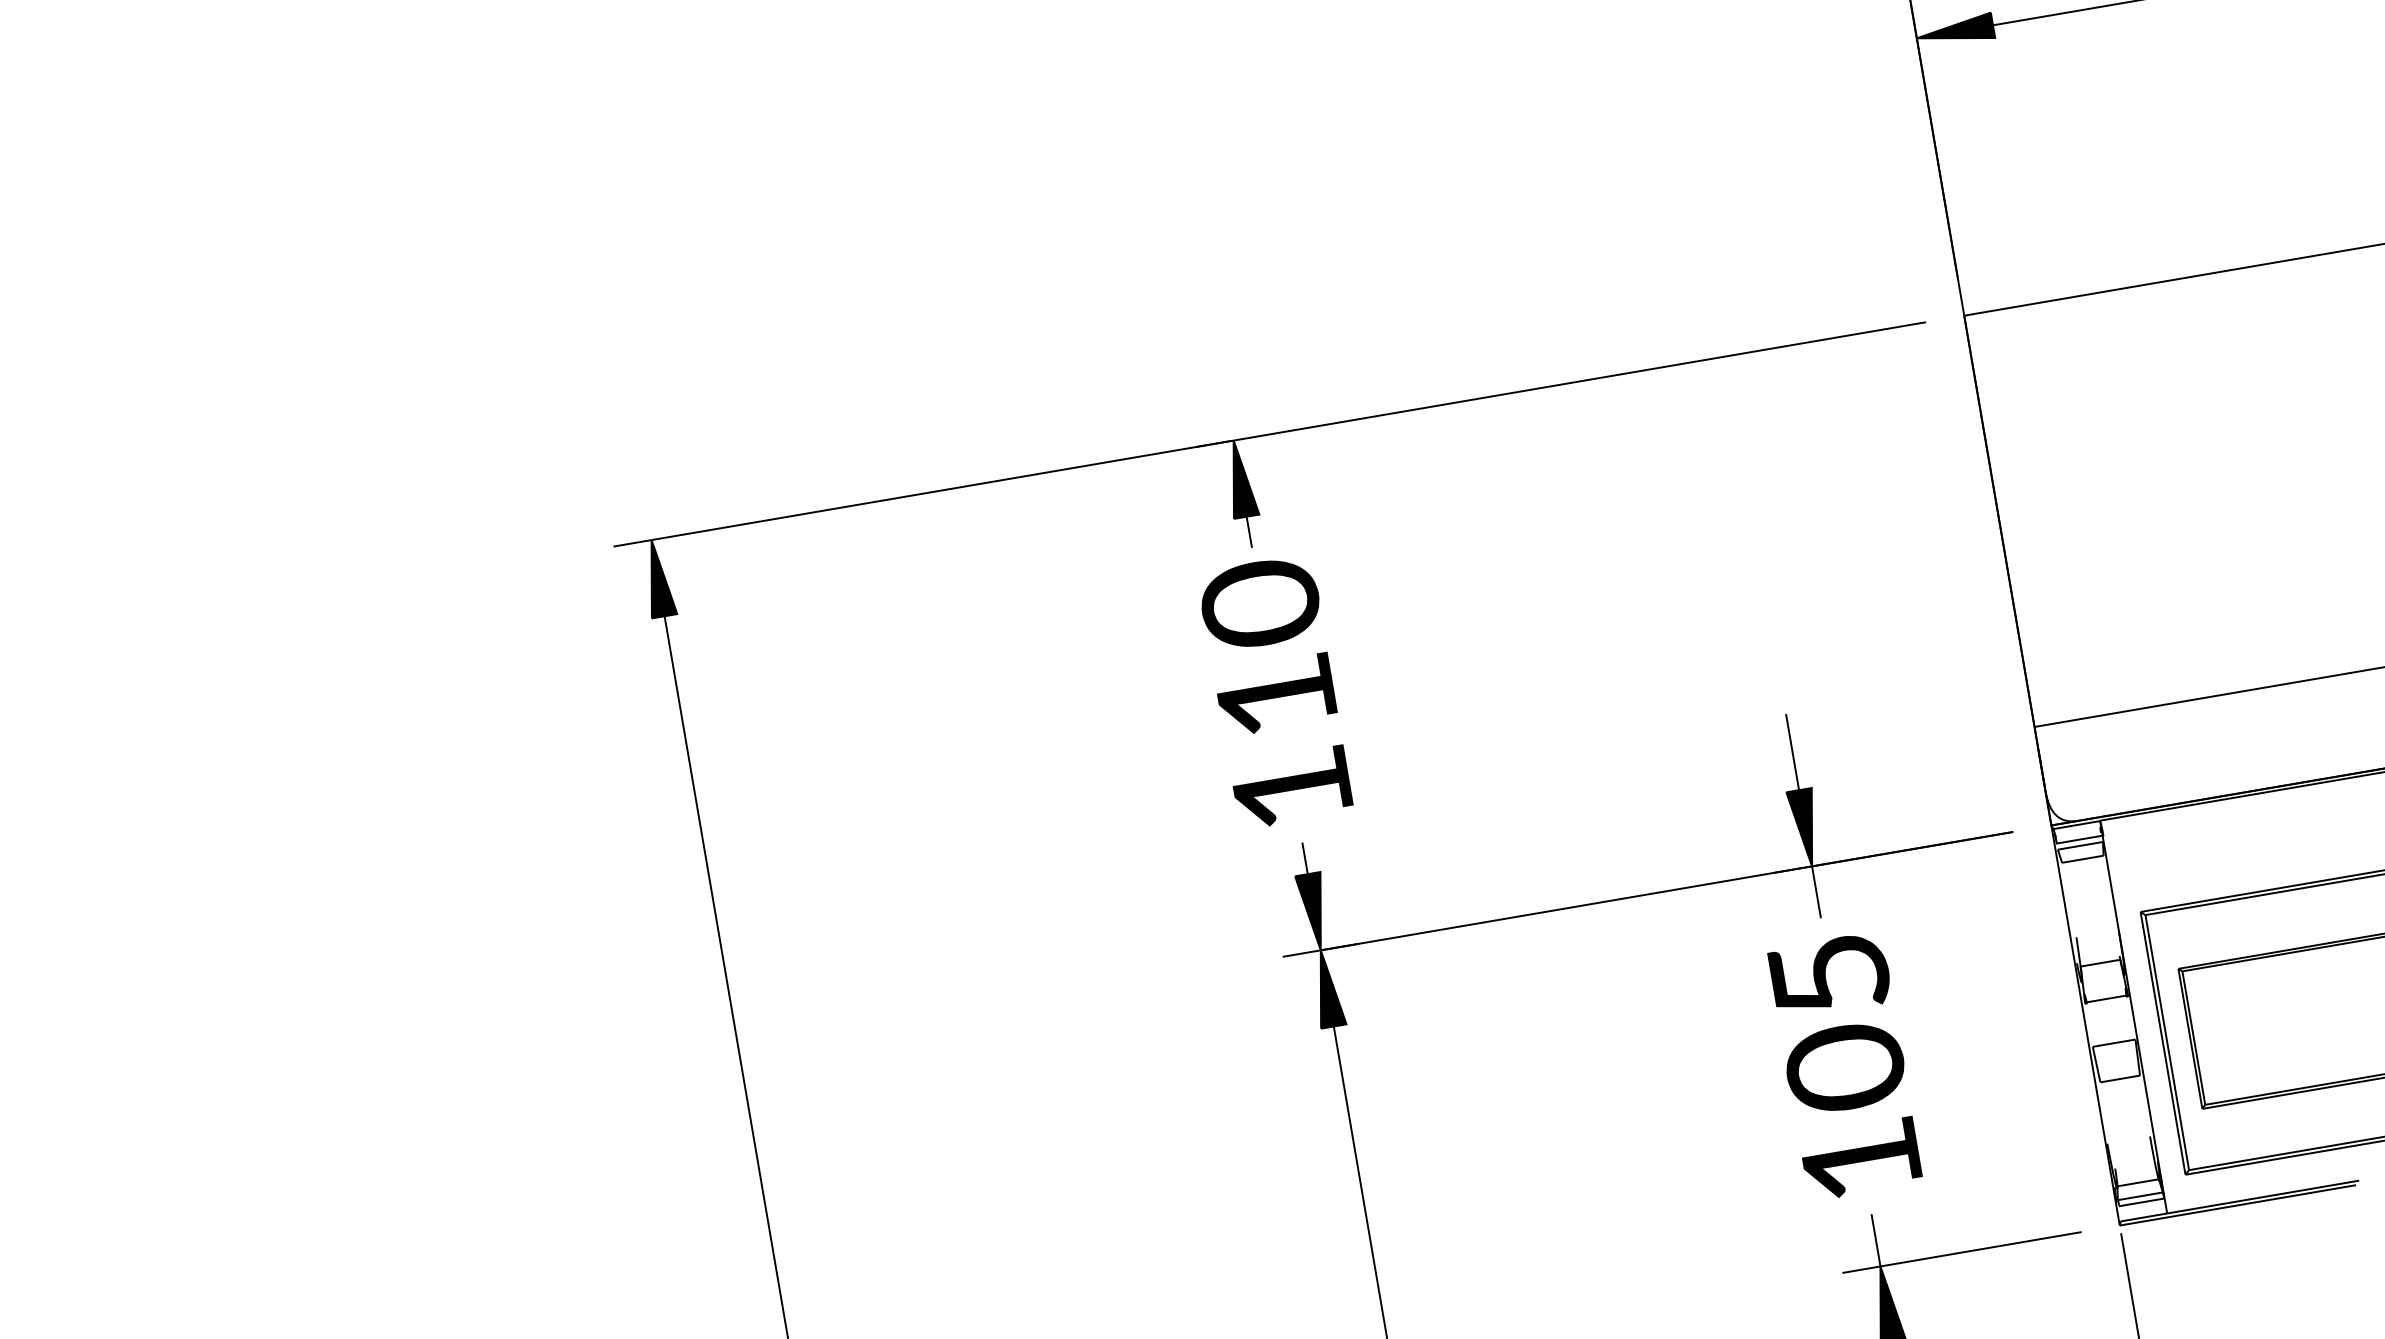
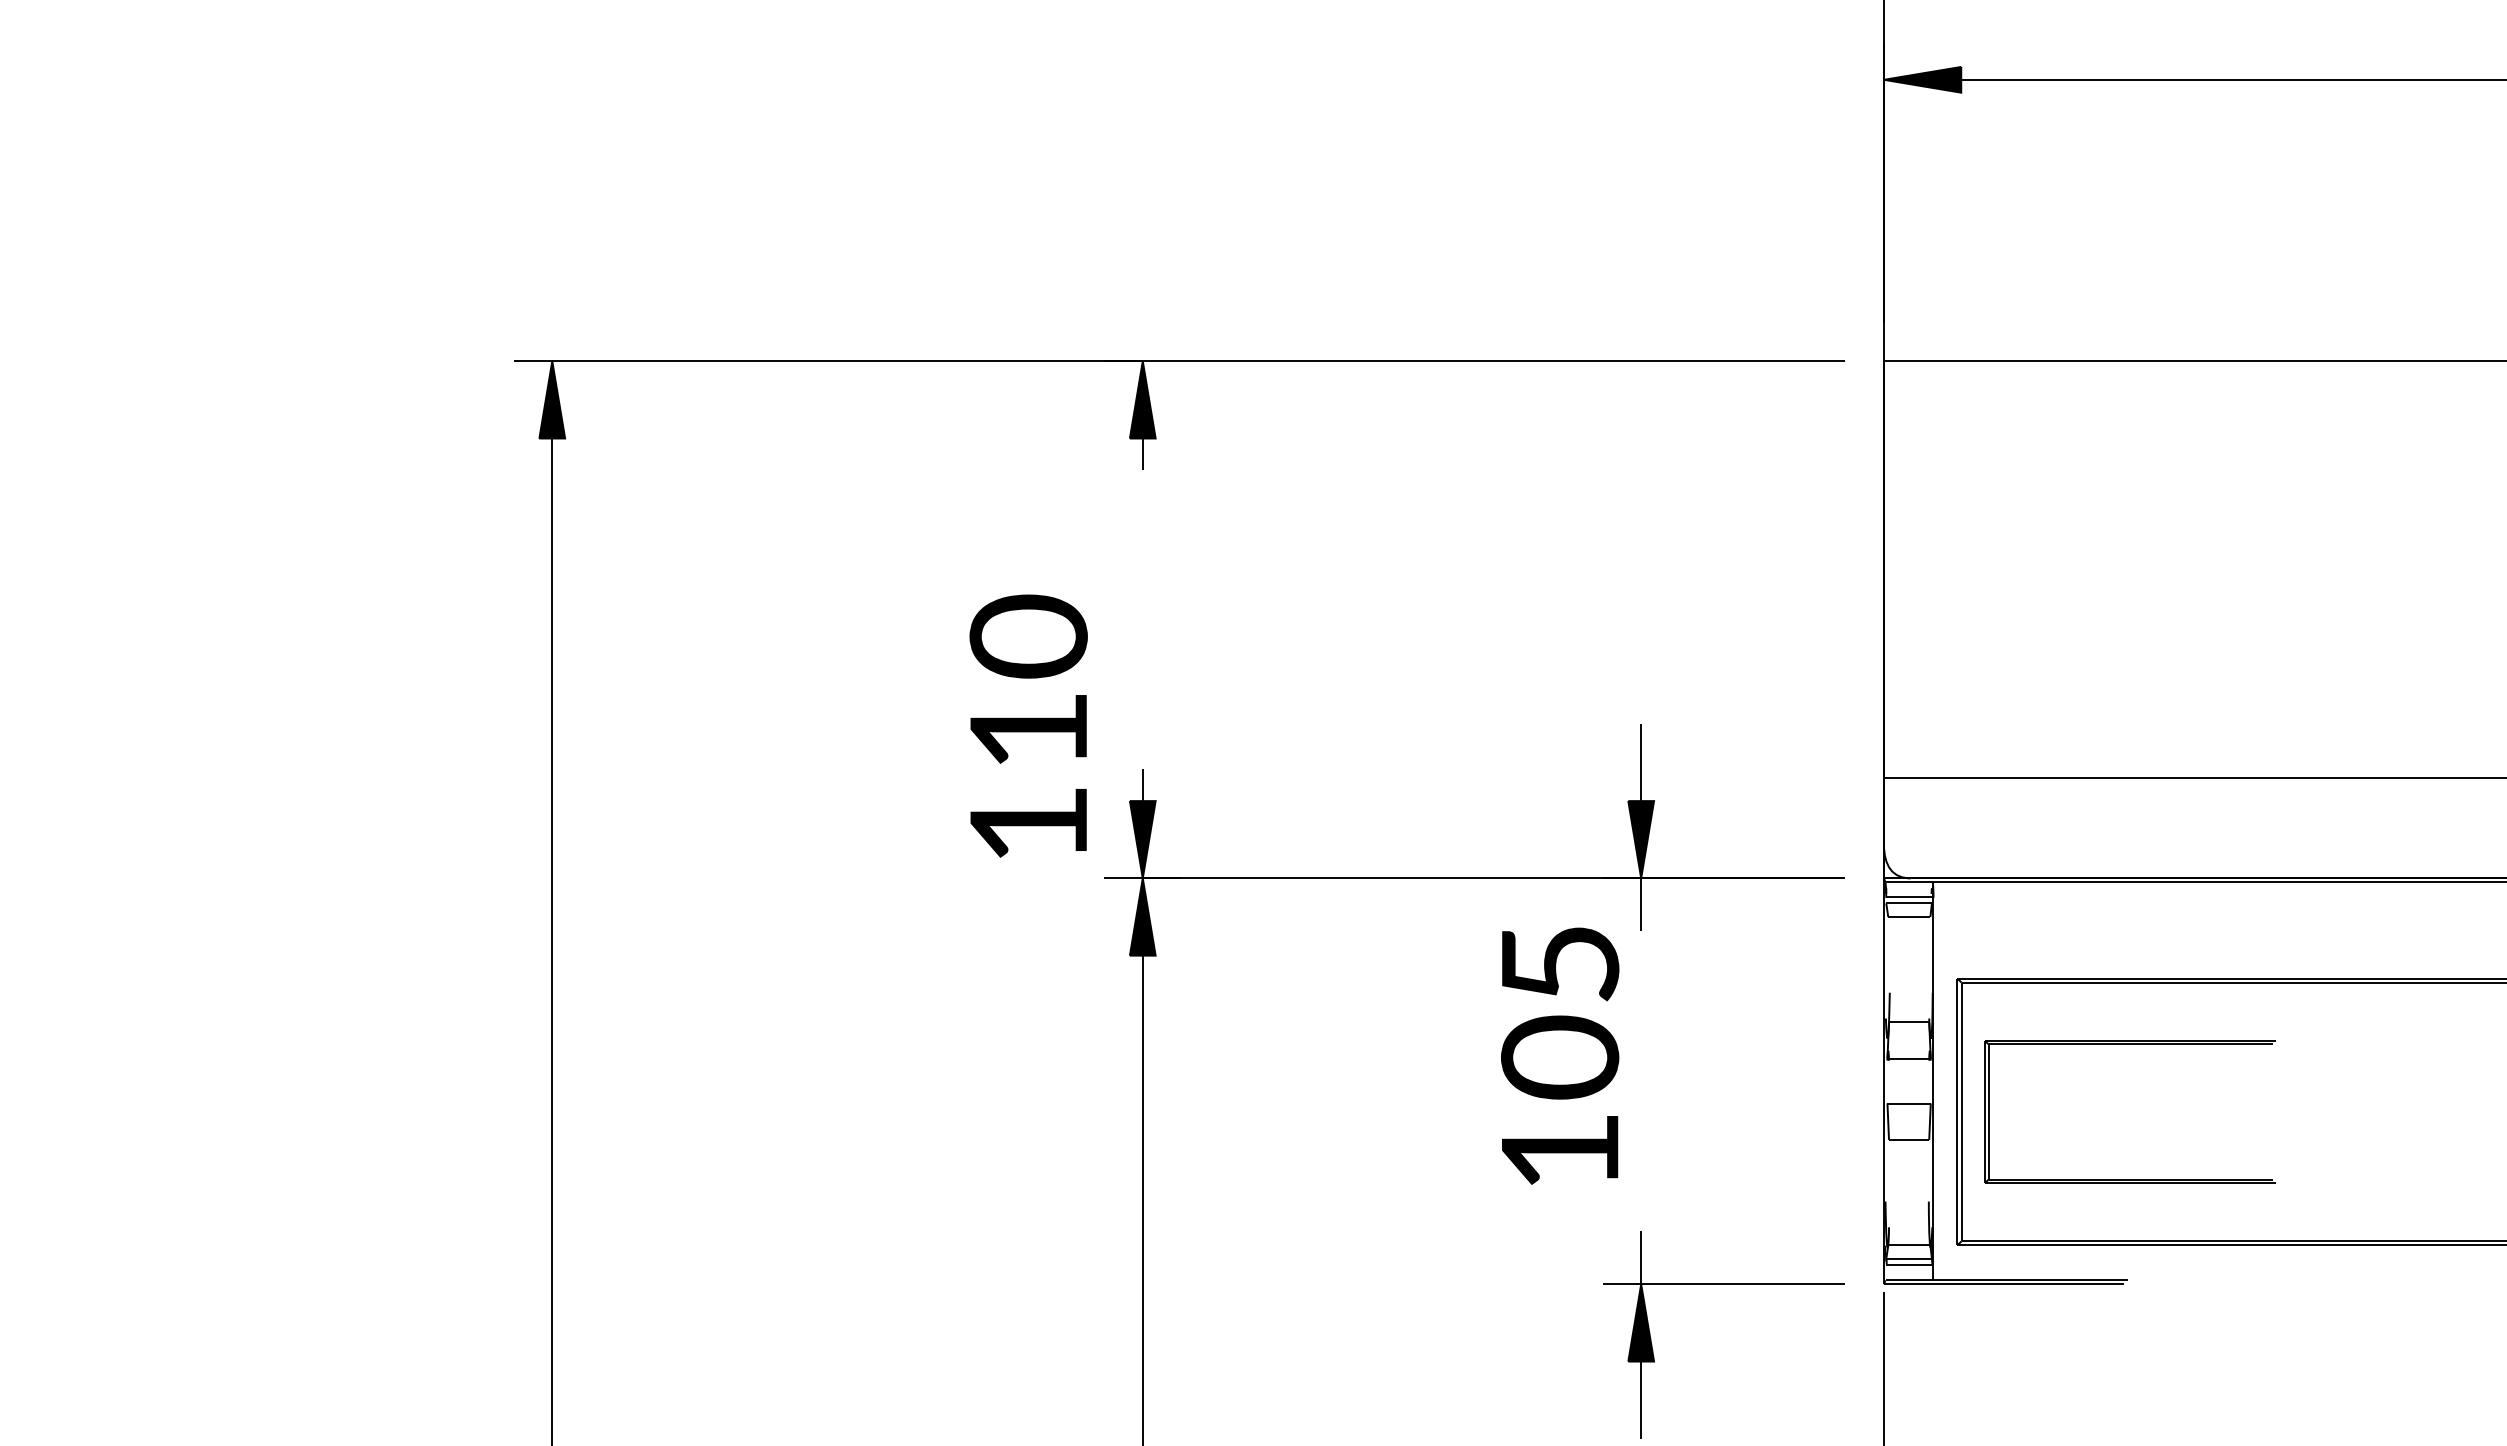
text: (1275, 691) -> (1028, 725), moved
text: (1845, 1065) -> (1560, 1055), moved

